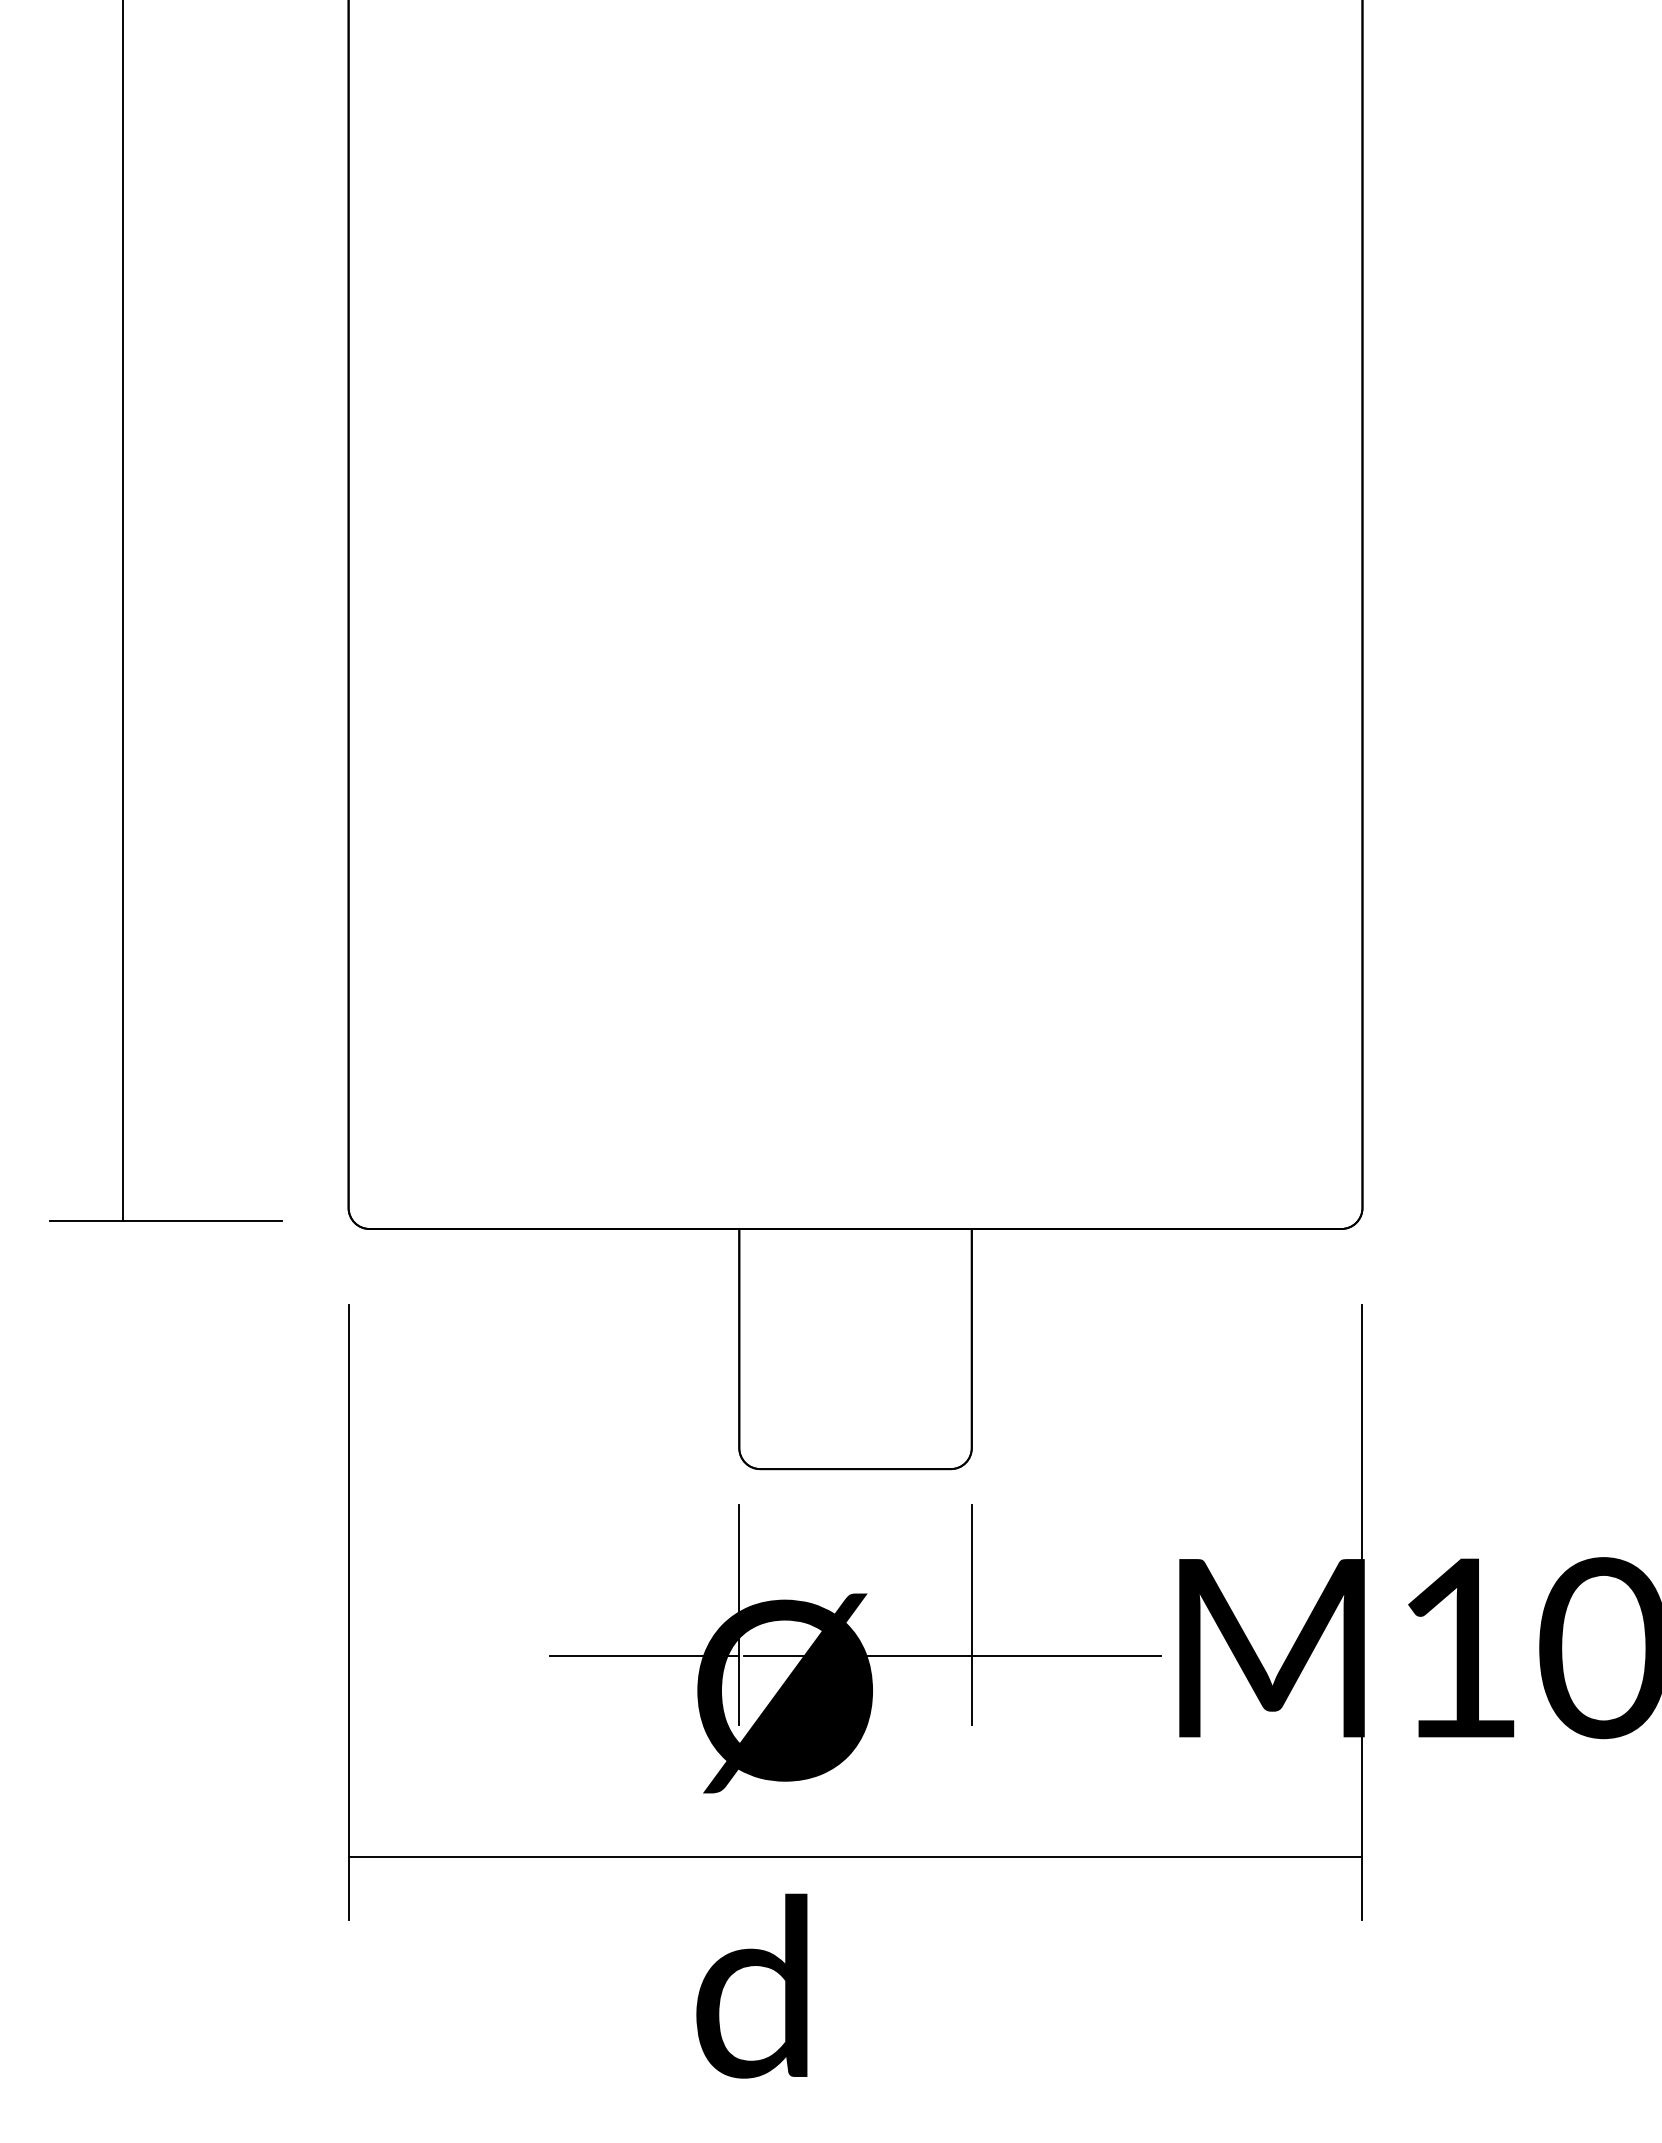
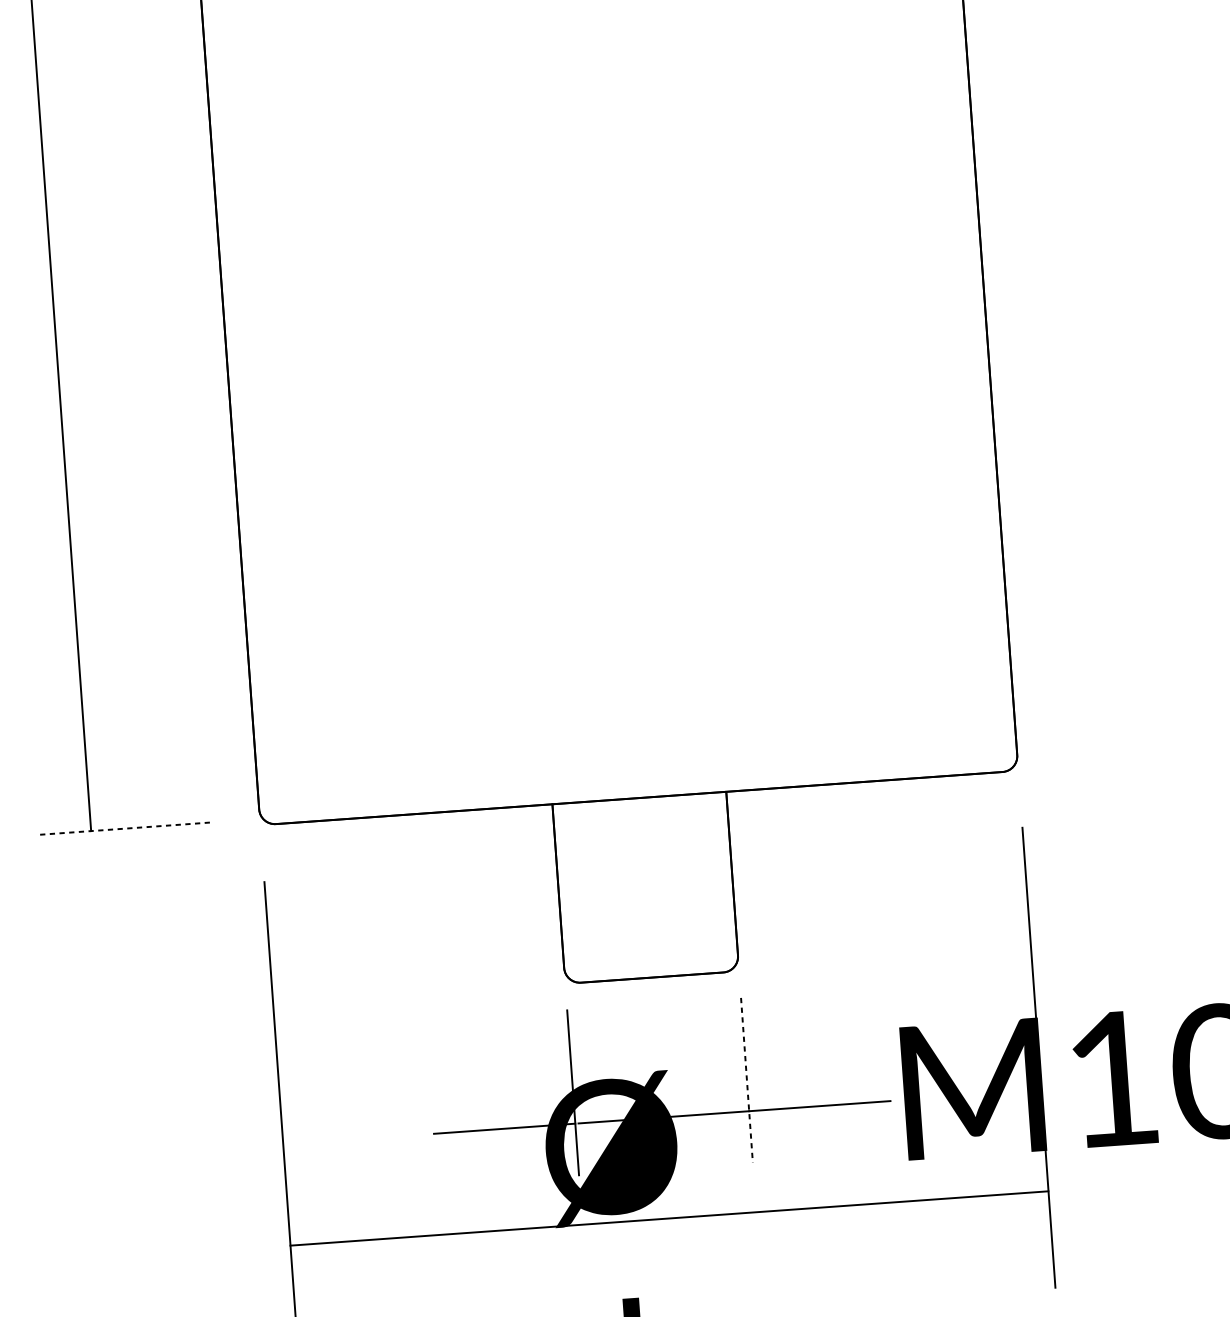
line: (165, 1220) -> (122, 828), solid -> dashed
line: (971, 1615) -> (746, 1080), solid -> dashed
line: (855, 1857) -> (669, 1218), moved

